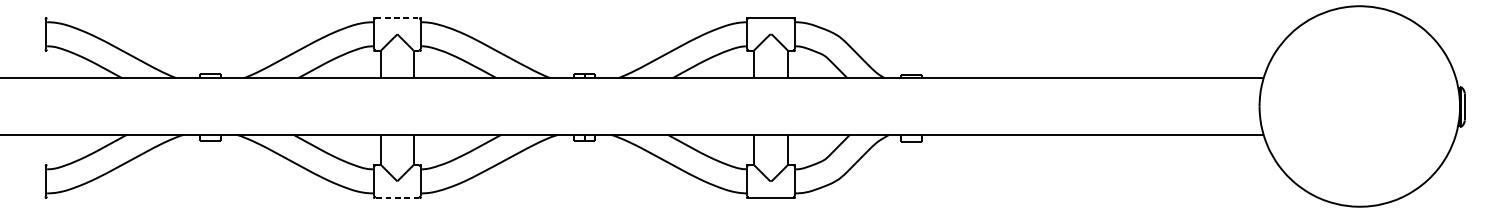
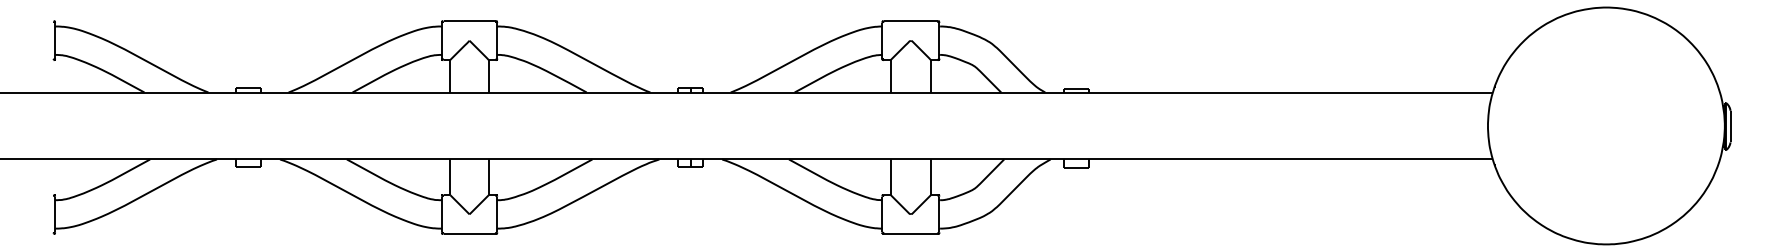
line: (398, 18) -> (470, 21), dashed -> solid
line: (397, 197) -> (469, 233), dashed -> solid

